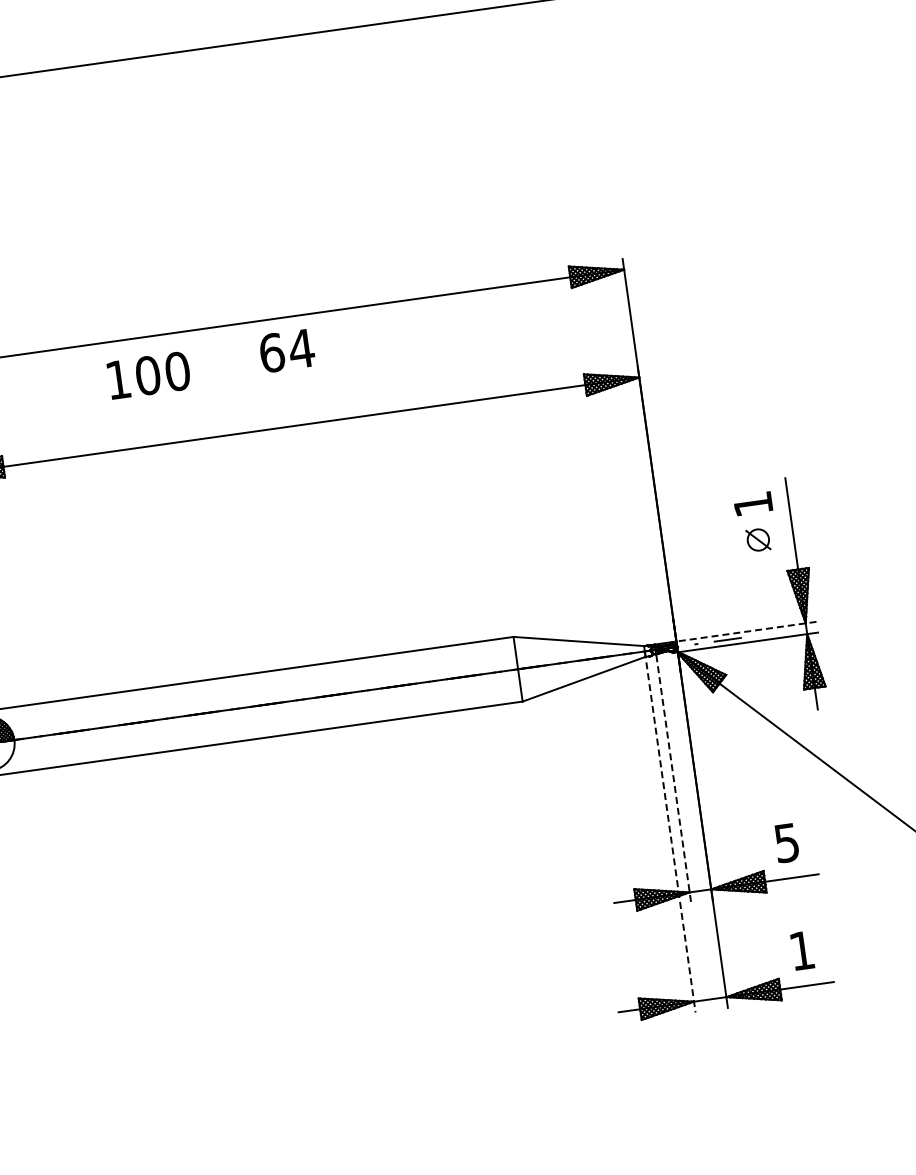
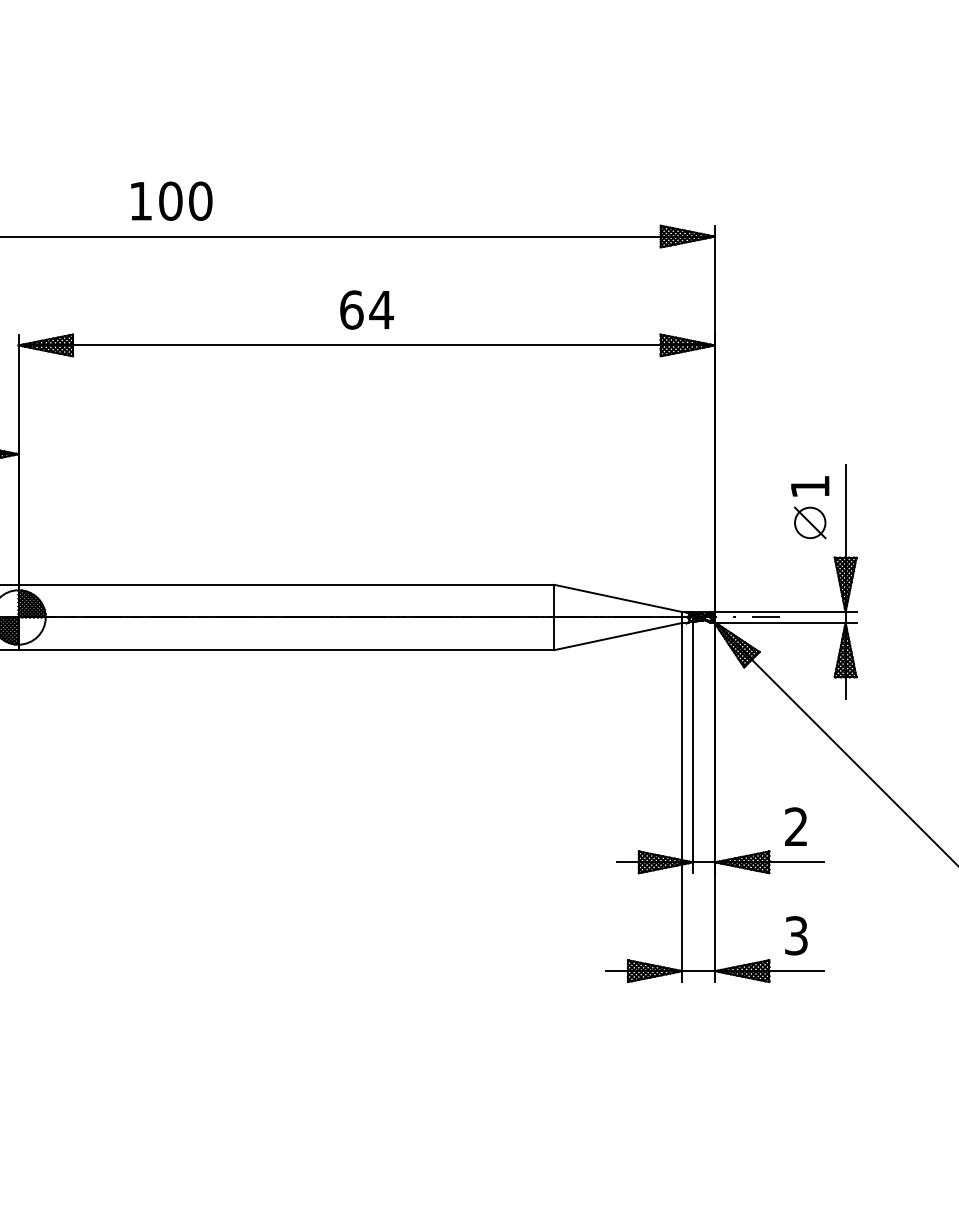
text: (286, 350) -> (366, 309), moved
text: (148, 374) -> (171, 200), moved
part: (758, 539) -> (810, 522), size x1.43
line: (743, 632) -> (782, 612), dashed -> solid
line: (674, 779) -> (693, 748), dashed -> solid
line: (670, 832) -> (682, 800), dashed -> solid
text: (786, 842) -> (796, 826), 5 -> 2
text: (802, 950) -> (796, 935), 1 -> 3

